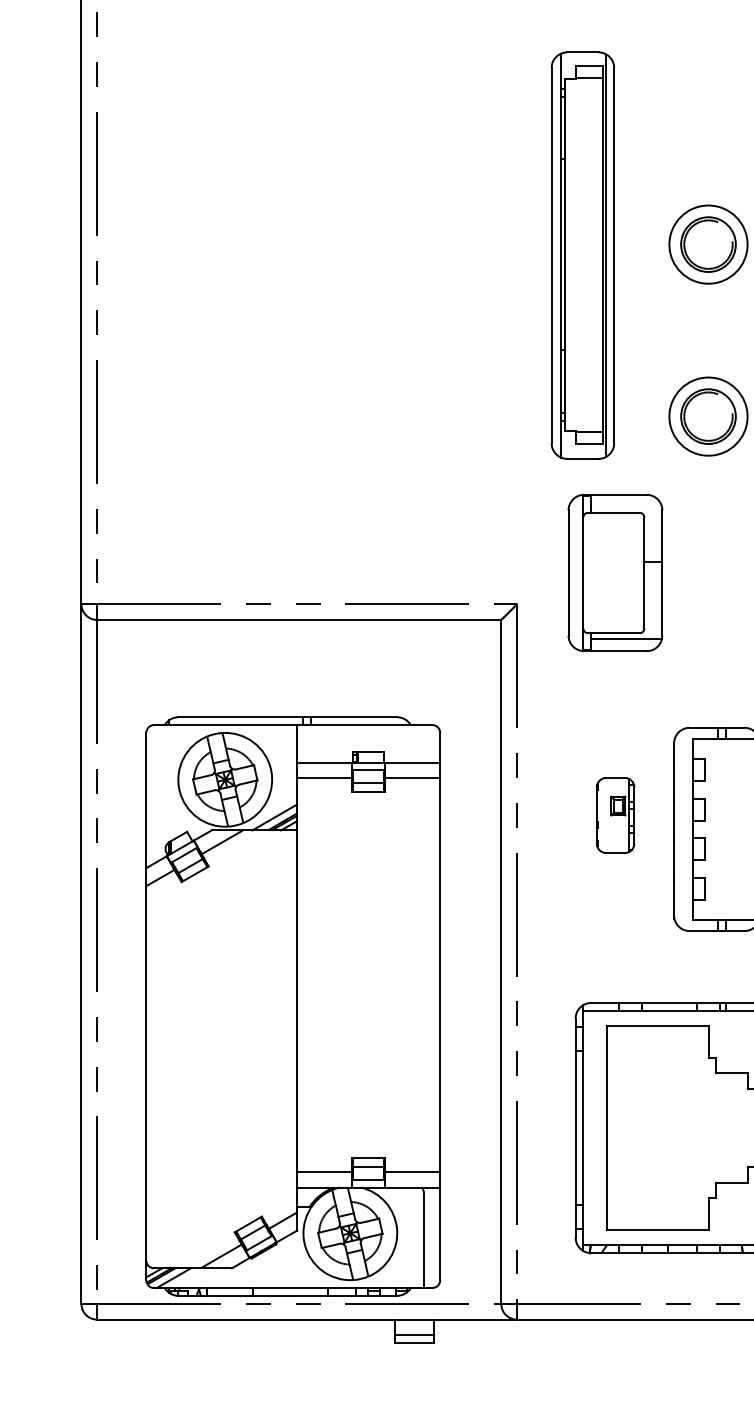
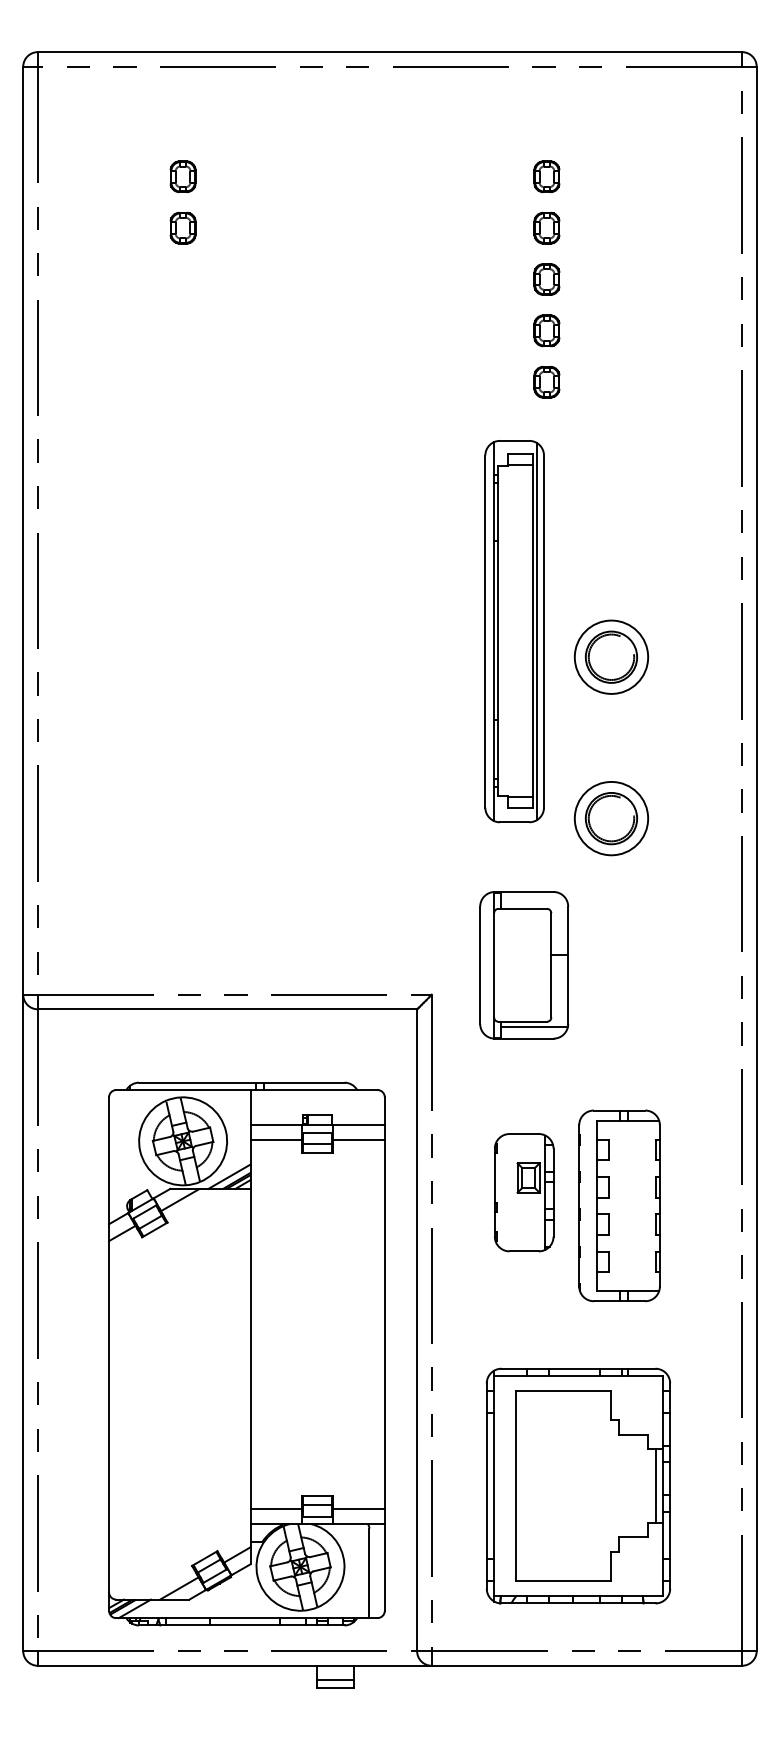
part: (582, 255) -> (514, 631), moved
part: (615, 815) -> (524, 1192), size x1.67
part: (292, 1005) -> (246, 1353), moved

